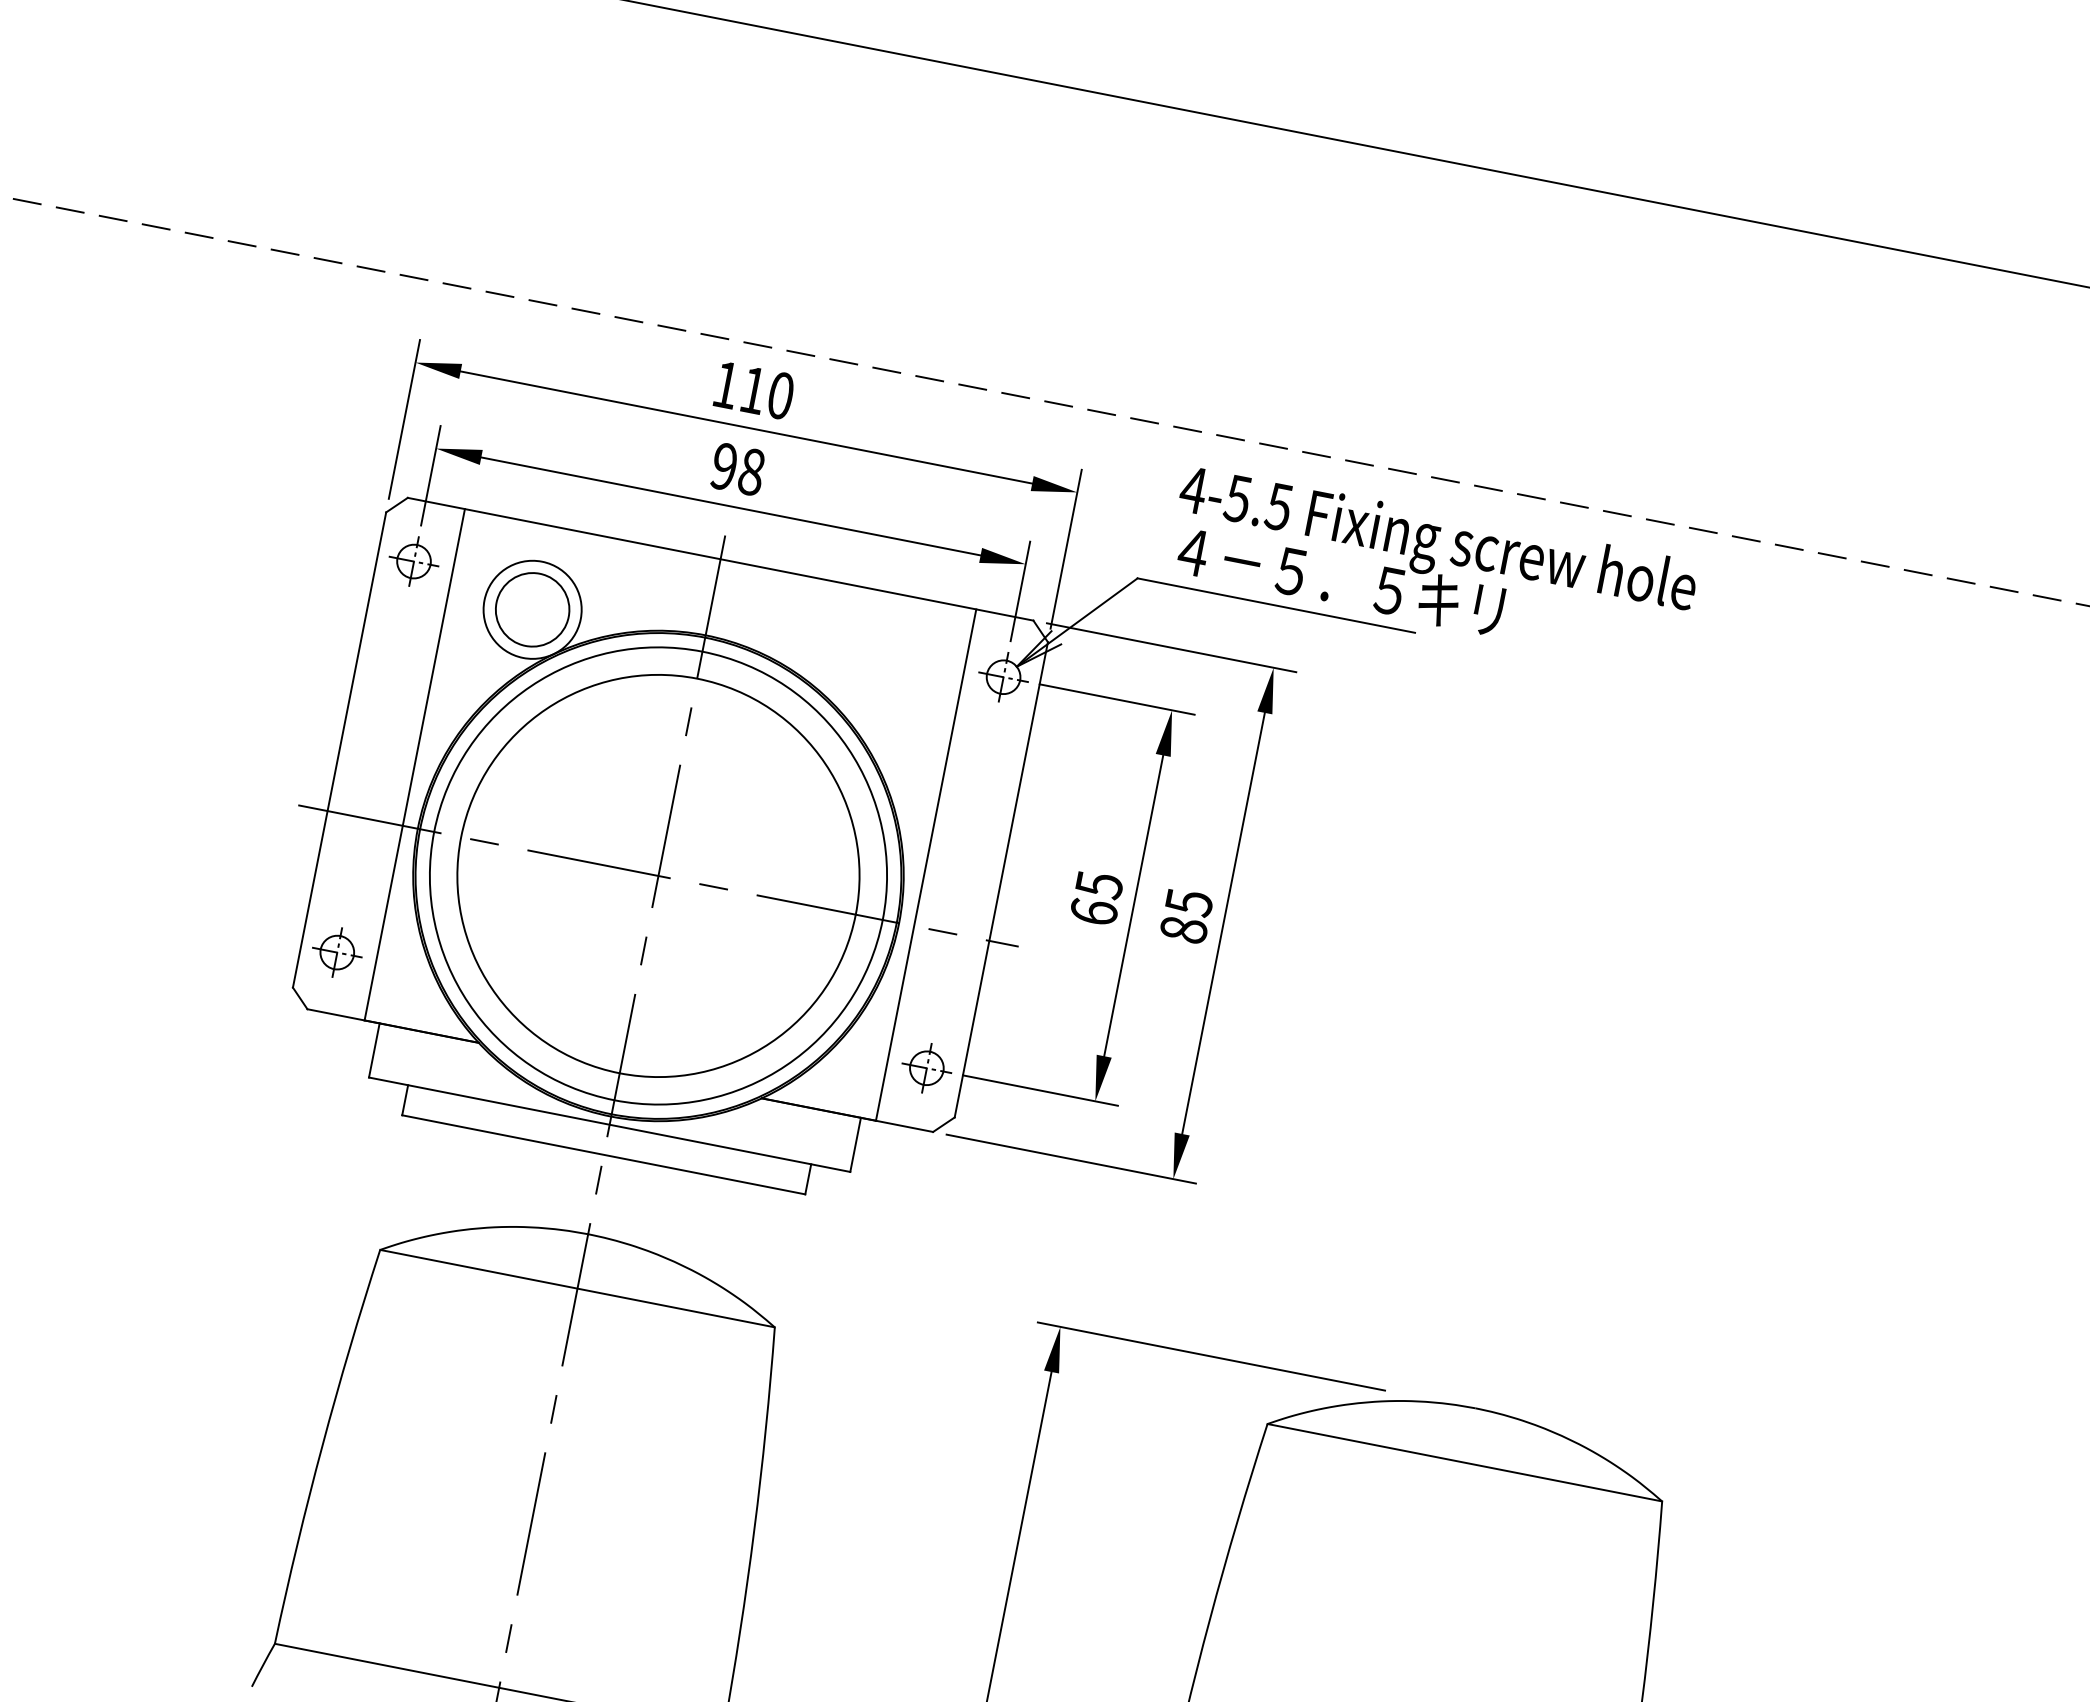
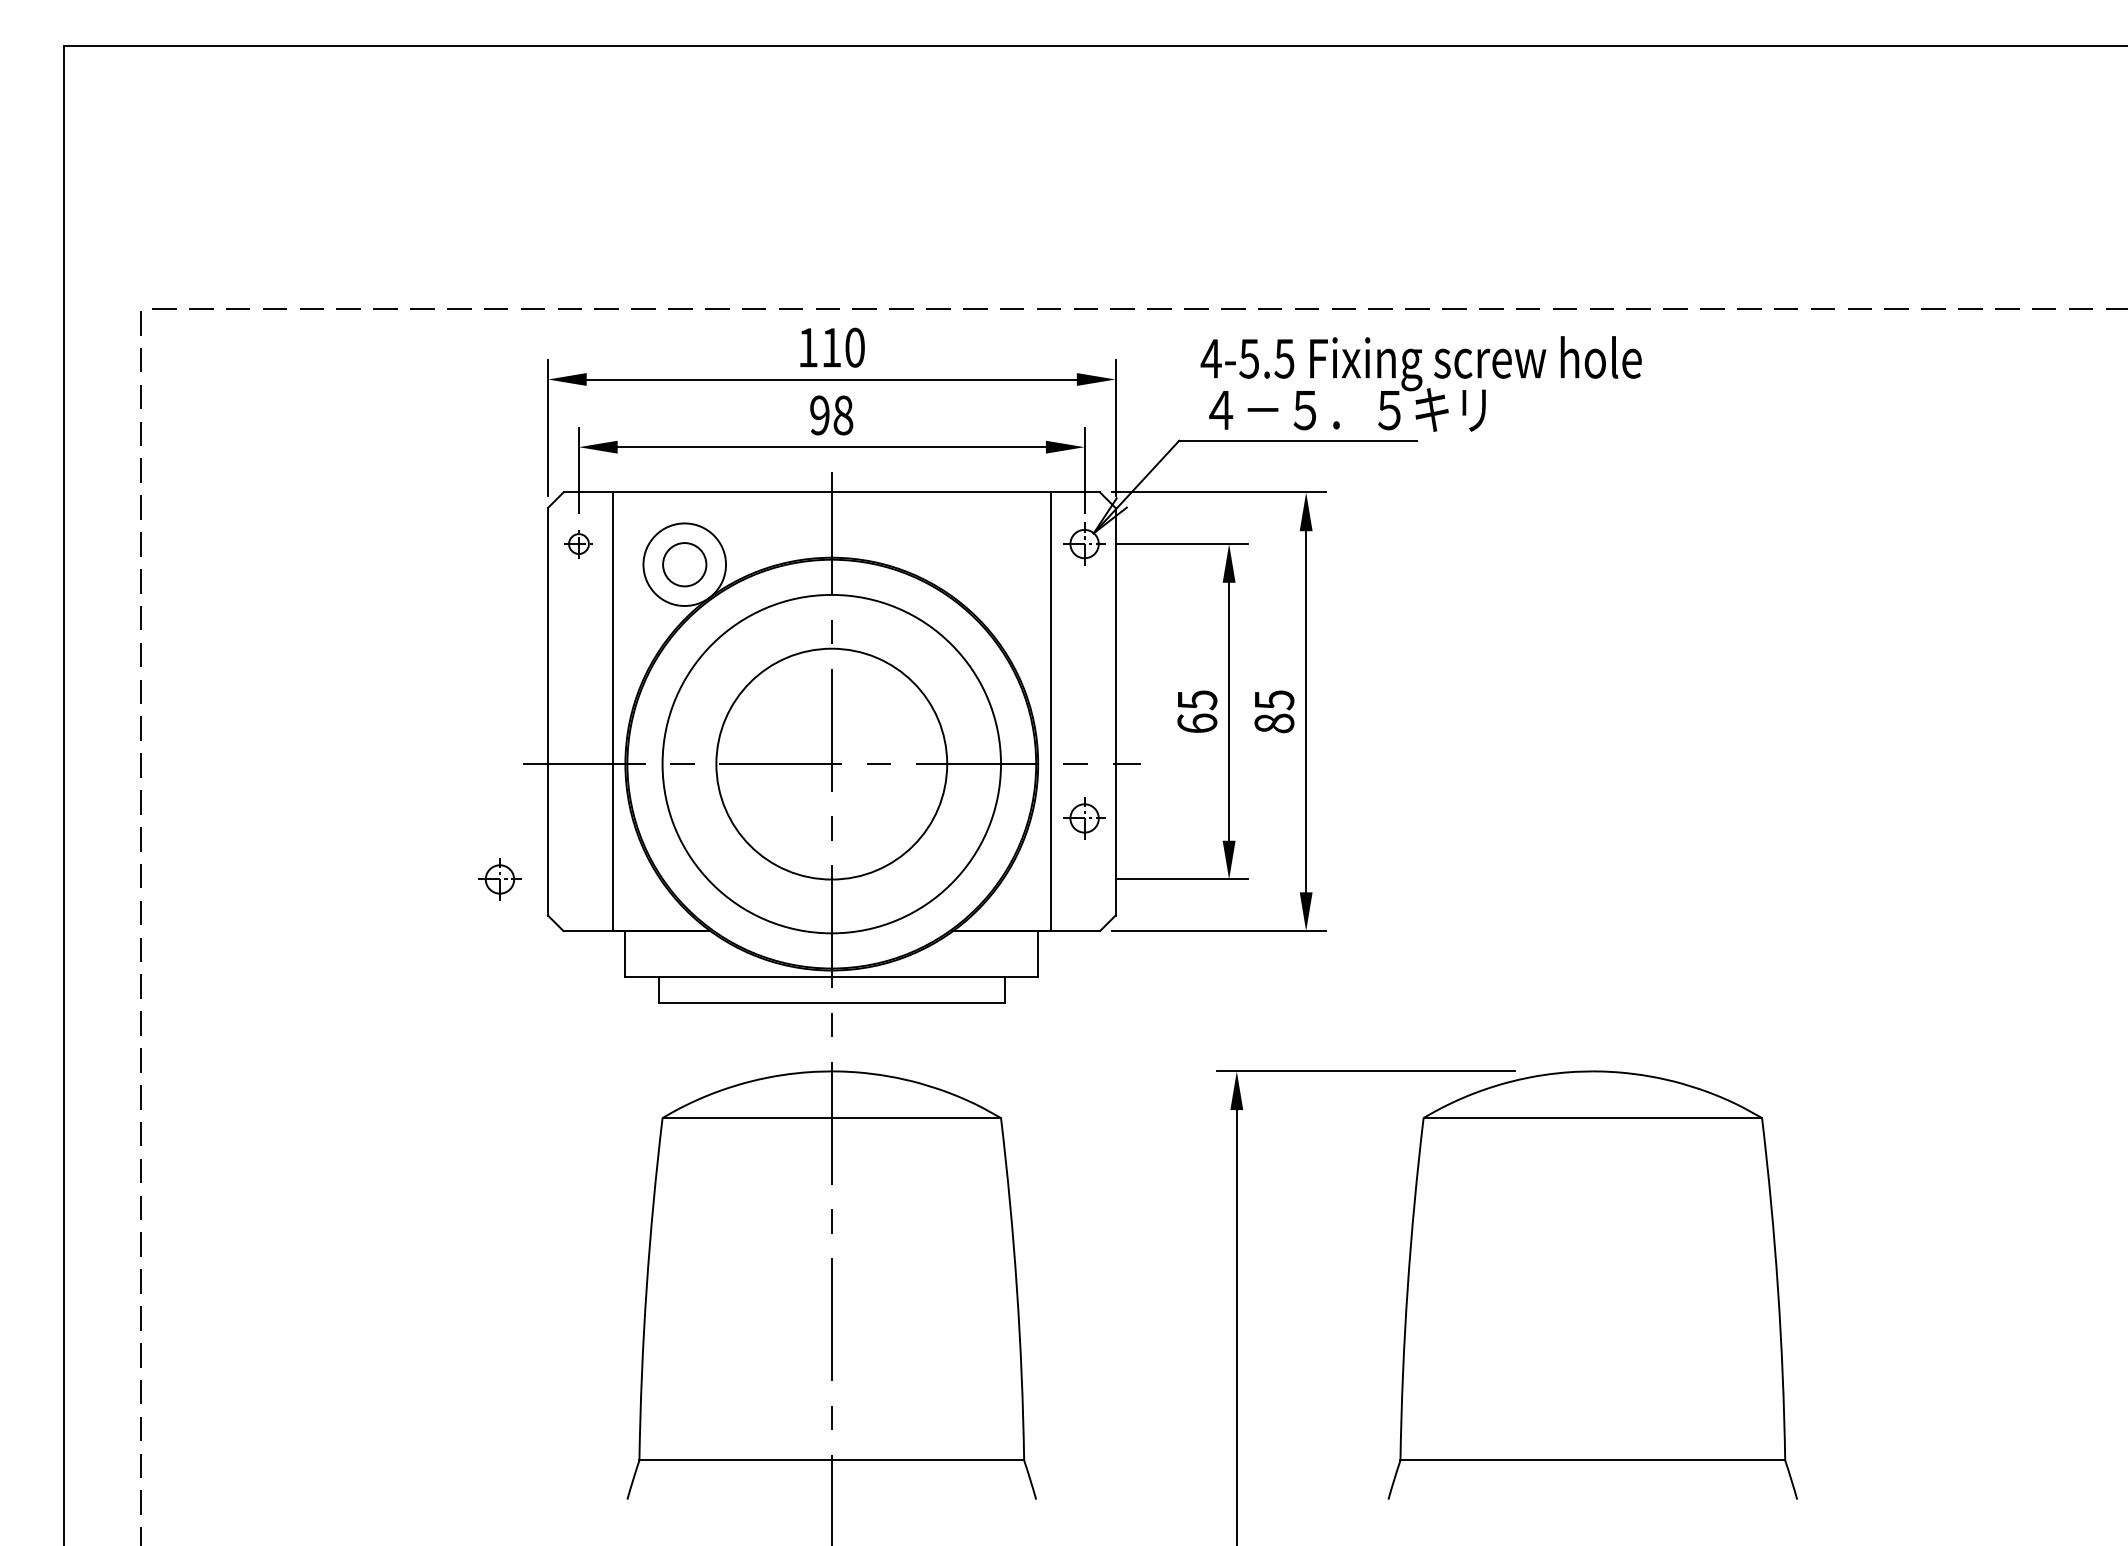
part: (413, 560) -> (578, 543), size x0.7
circle: (532, 609) -> (684, 564), size x0.7
circle: (658, 875) -> (831, 763), size x0.6
part: (336, 952) -> (499, 879), moved
part: (926, 1068) -> (1084, 818), moved

